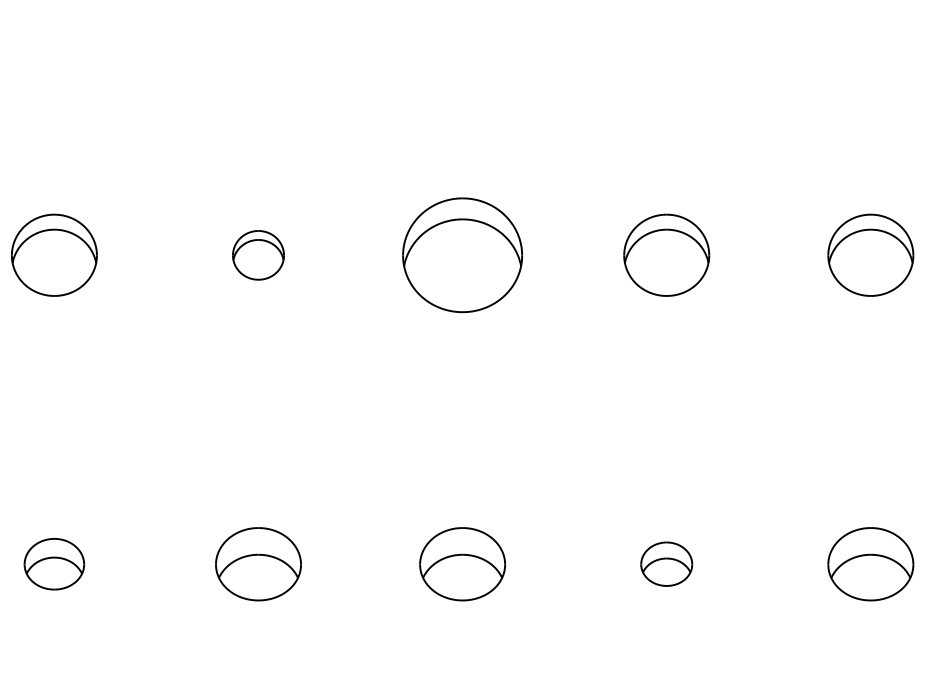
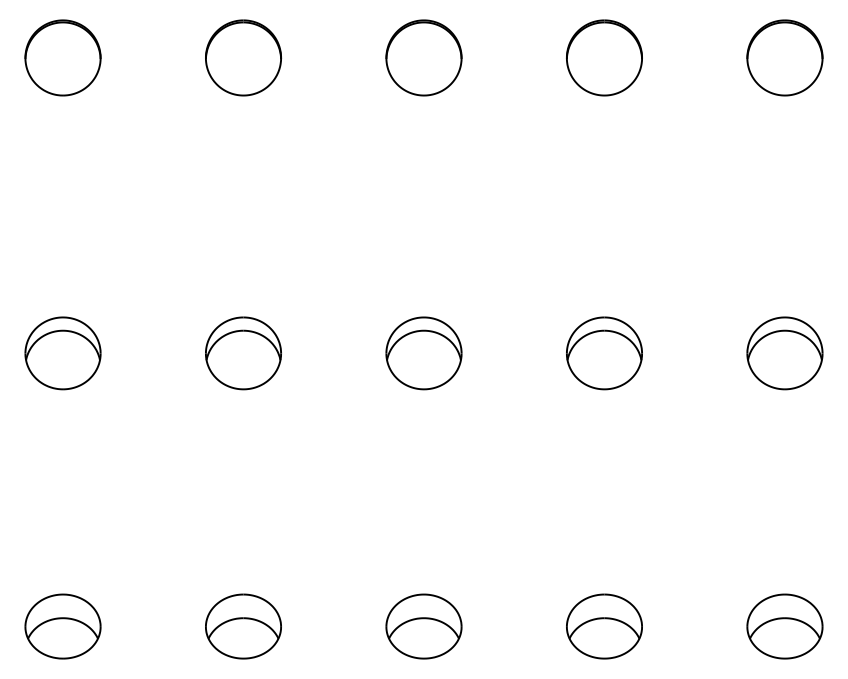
part: (258, 255) -> (243, 353), size x1.67
part: (462, 255) -> (423, 353), size x0.71
part: (53, 564) -> (62, 626), size x1.43
part: (666, 564) -> (604, 626), size x1.67

